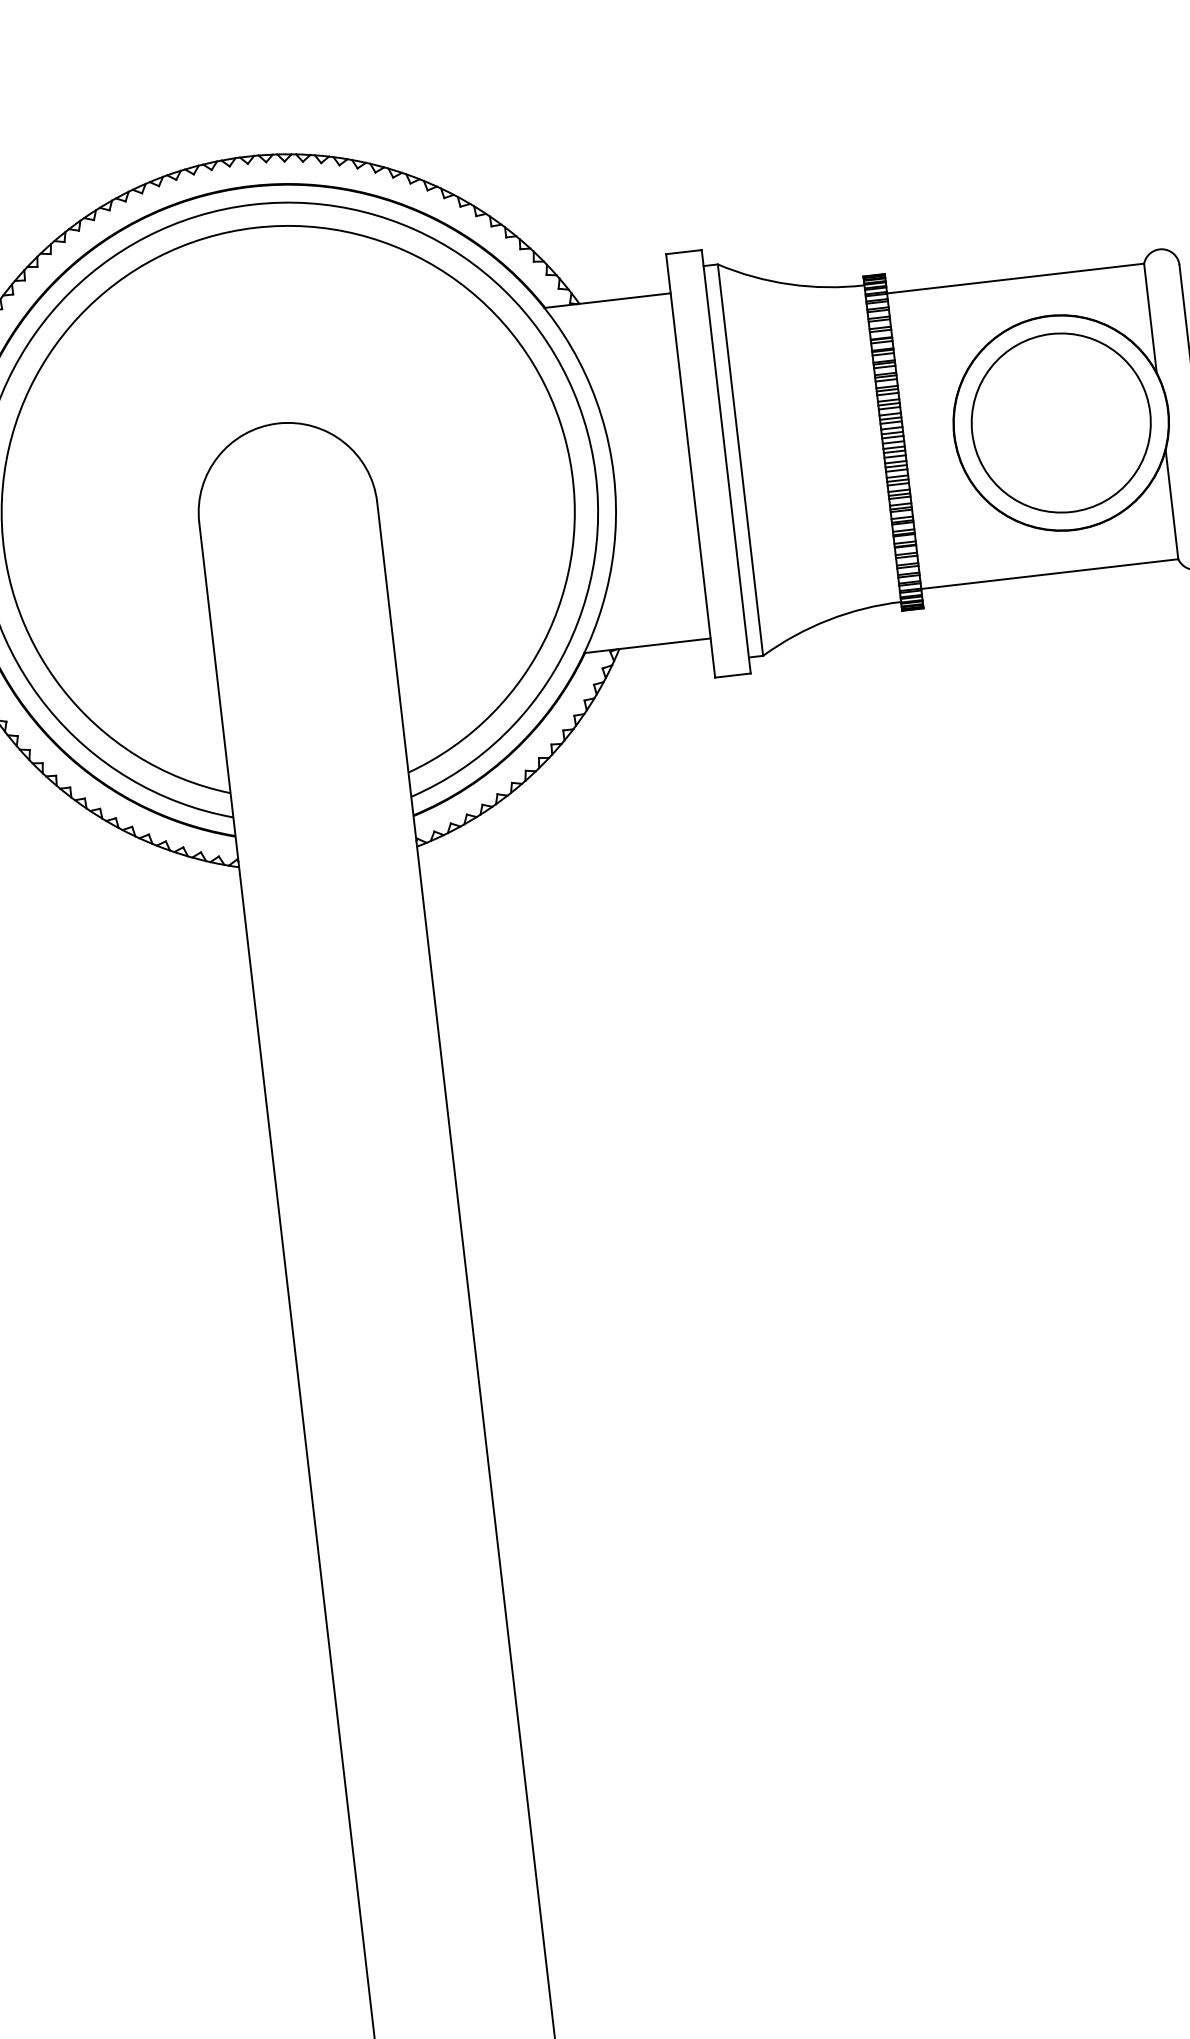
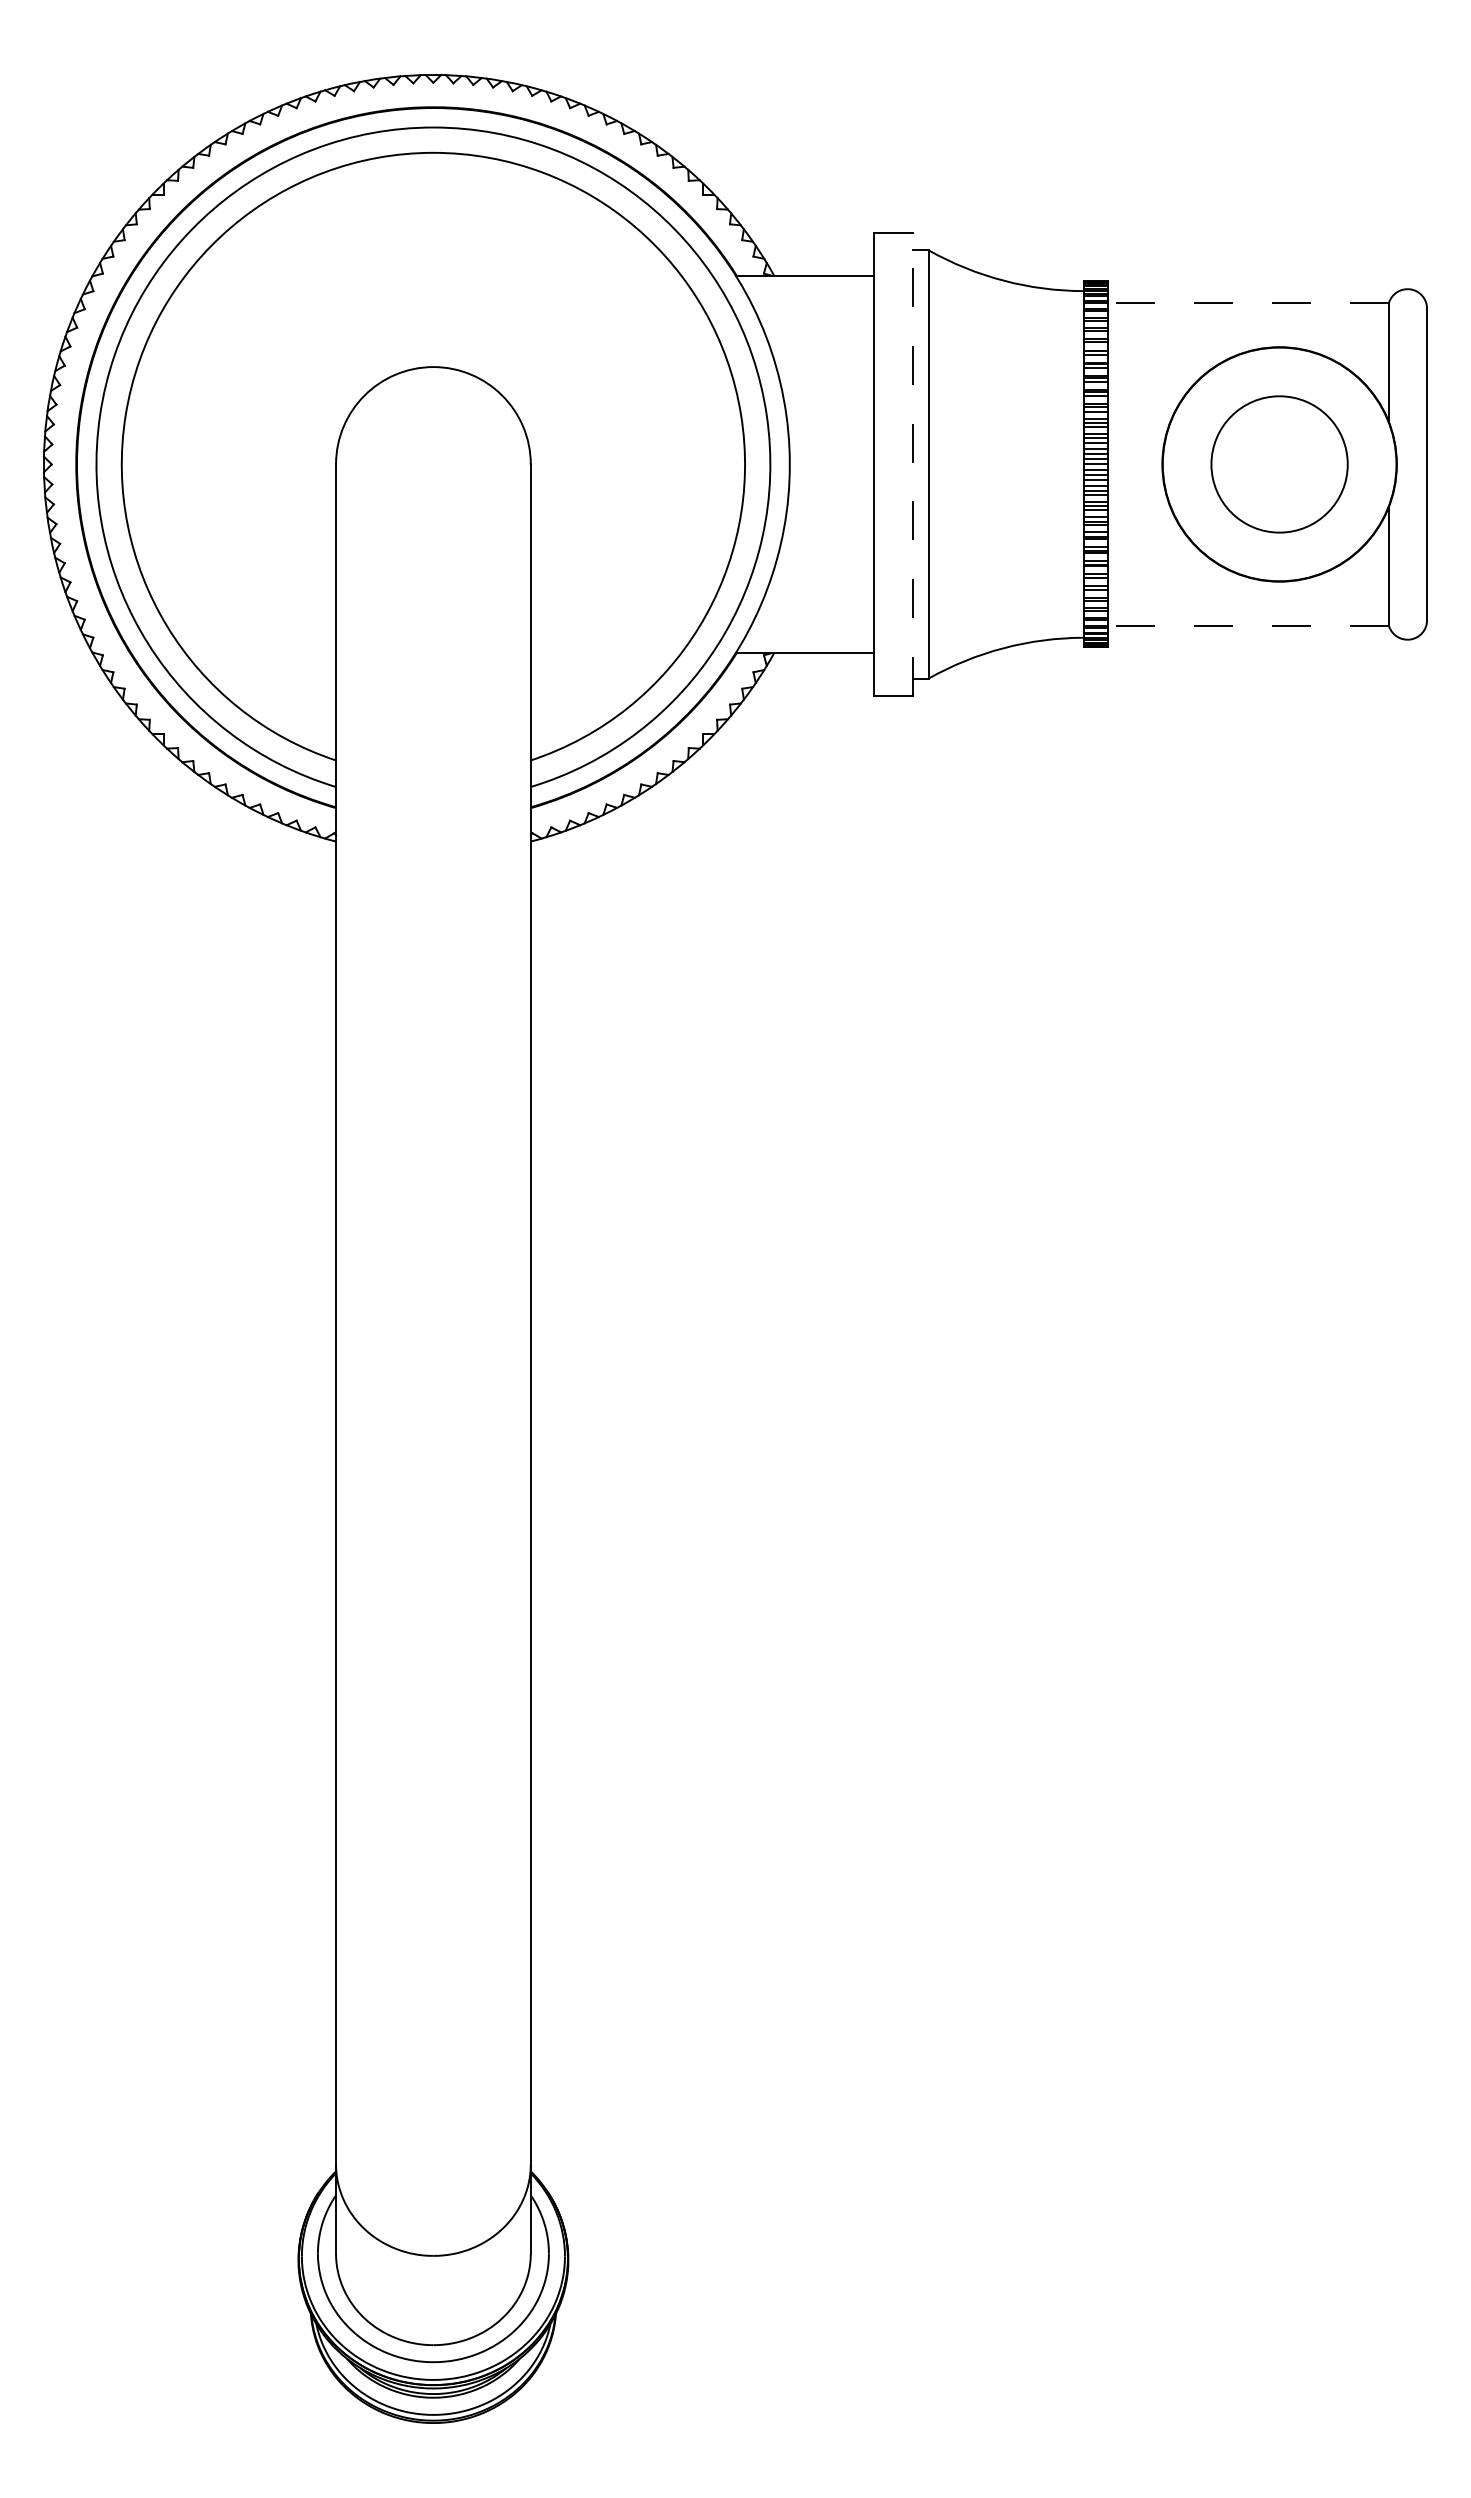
line: (1015, 278) -> (1248, 302), solid -> dashed
circle: (1061, 423) -> (1279, 464), size x0.7
line: (725, 461) -> (912, 464), solid -> dashed
line: (1049, 574) -> (1248, 626), solid -> dashed

